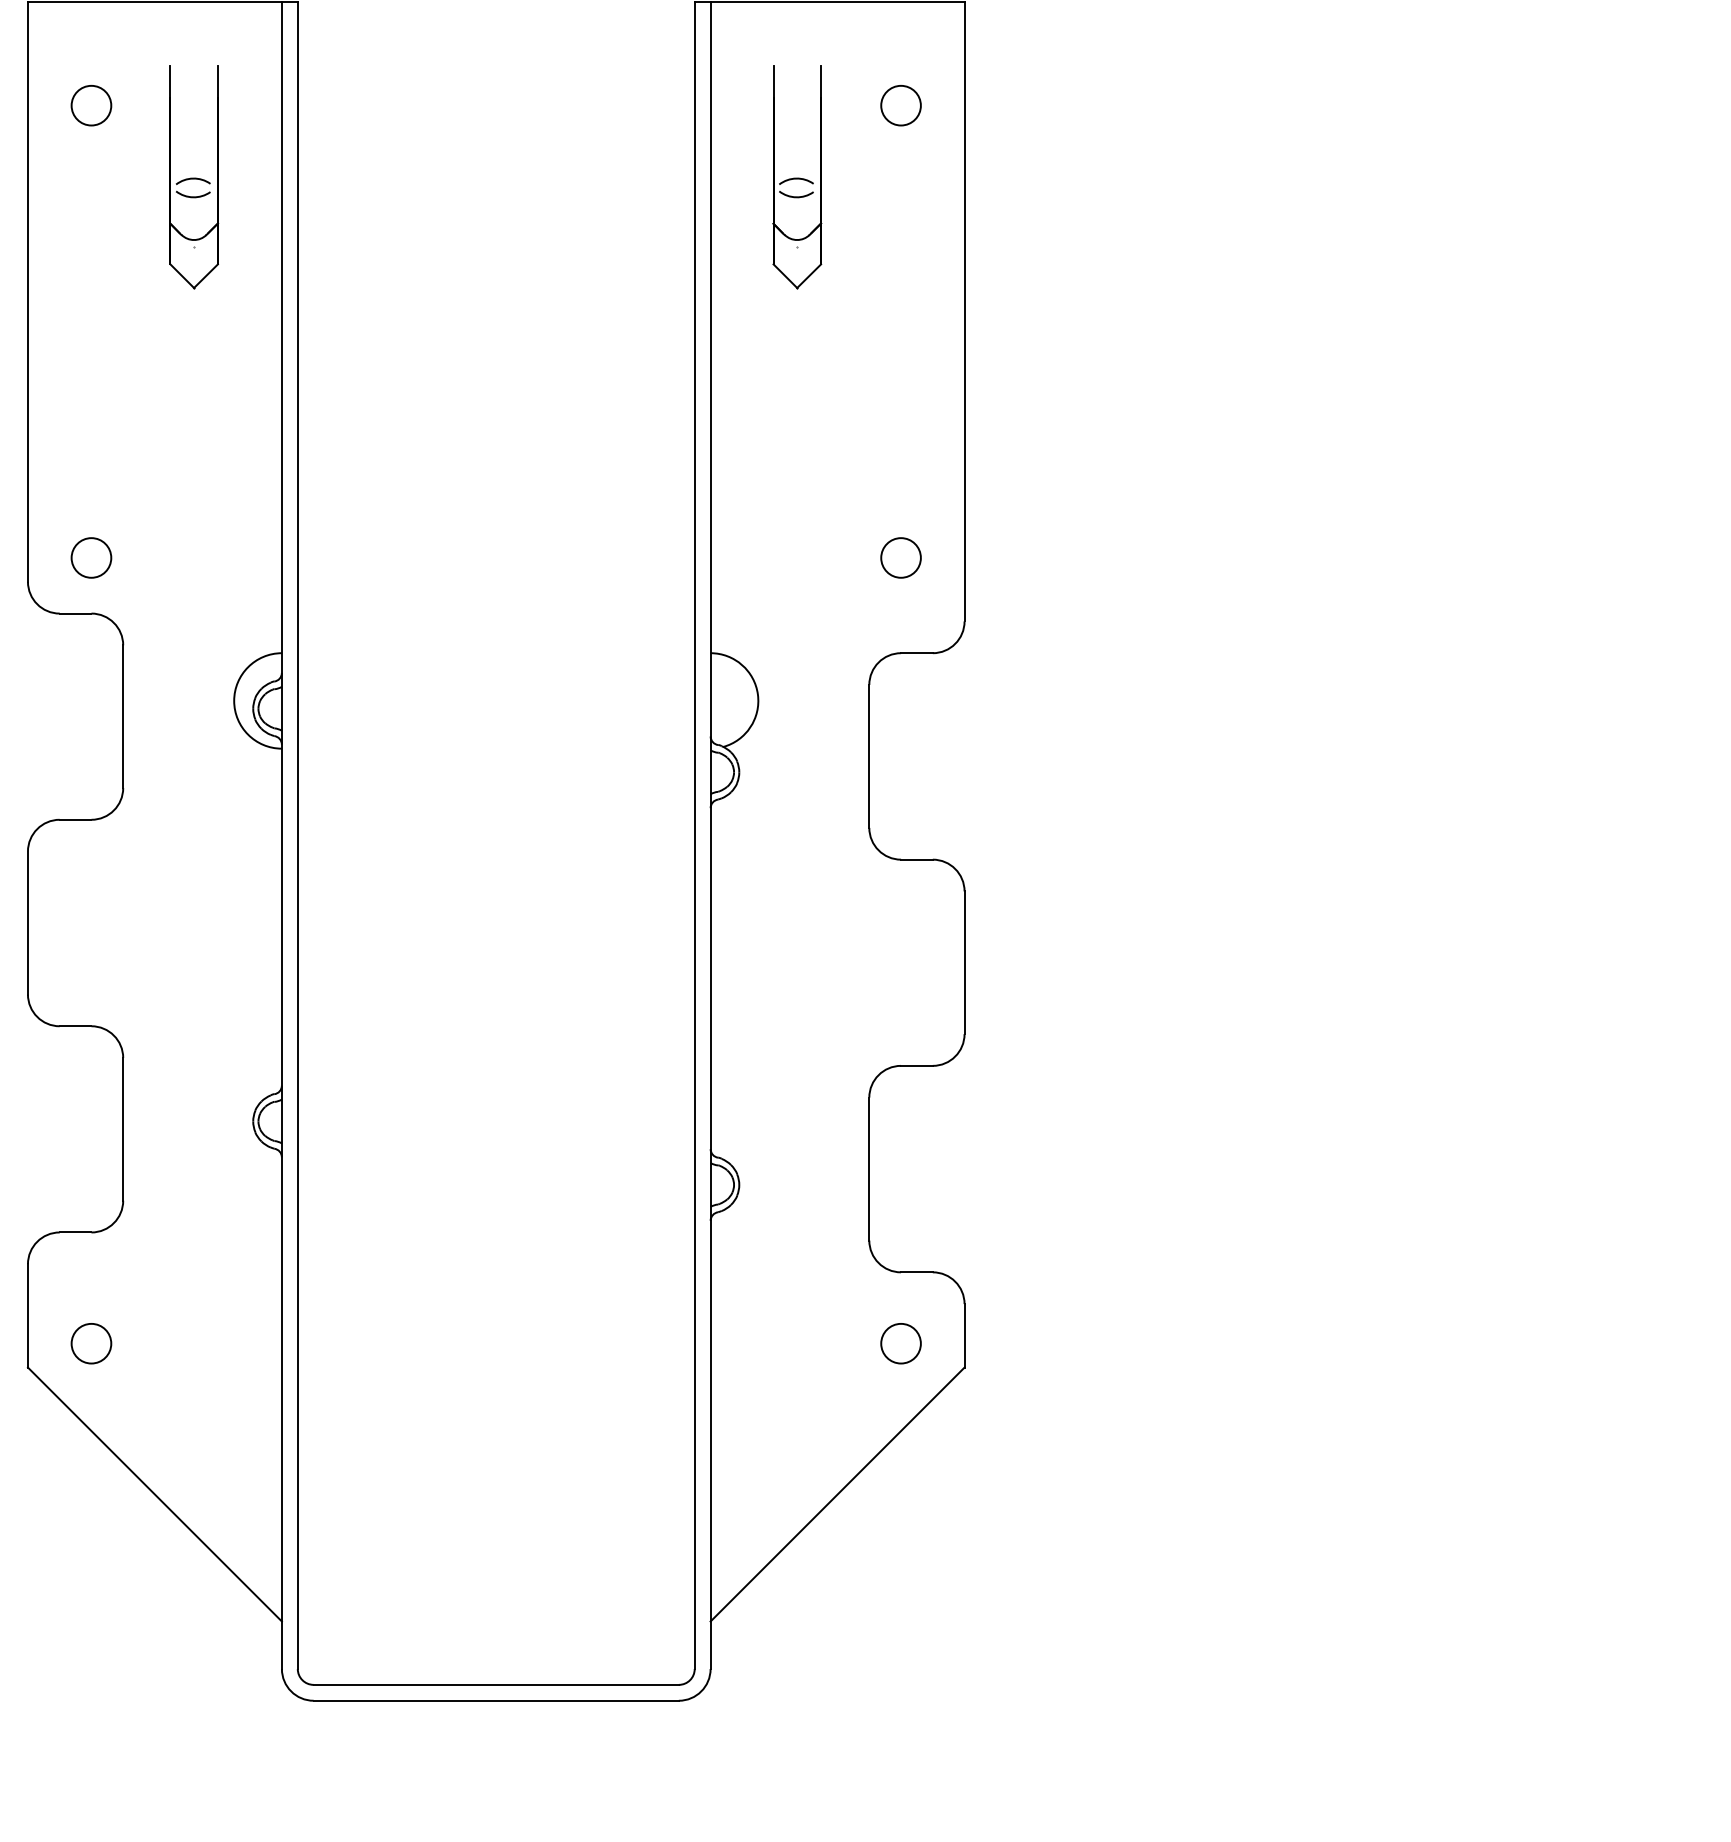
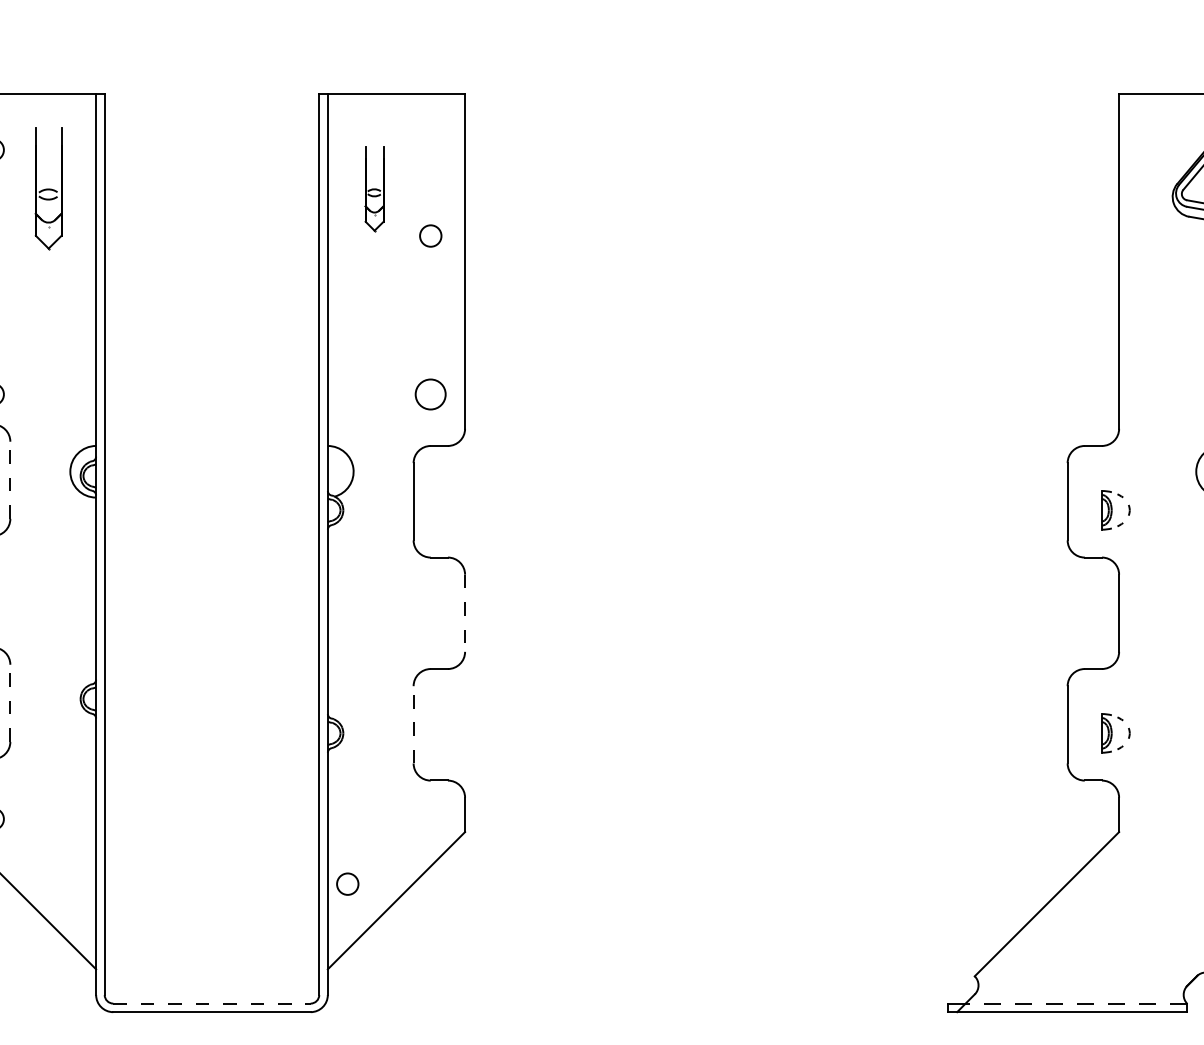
circle: (900, 104) -> (430, 235), moved
part: (796, 176) -> (374, 188), size x0.7
circle: (900, 557) -> (430, 394), size x1.4
line: (123, 717) -> (10, 480), solid -> dashed
line: (965, 963) -> (465, 613), solid -> dashed
line: (123, 1129) -> (10, 703), solid -> dashed
line: (869, 1168) -> (413, 724), solid -> dashed
circle: (900, 1342) -> (347, 883), moved
line: (495, 1684) -> (211, 1003), solid -> dashed

